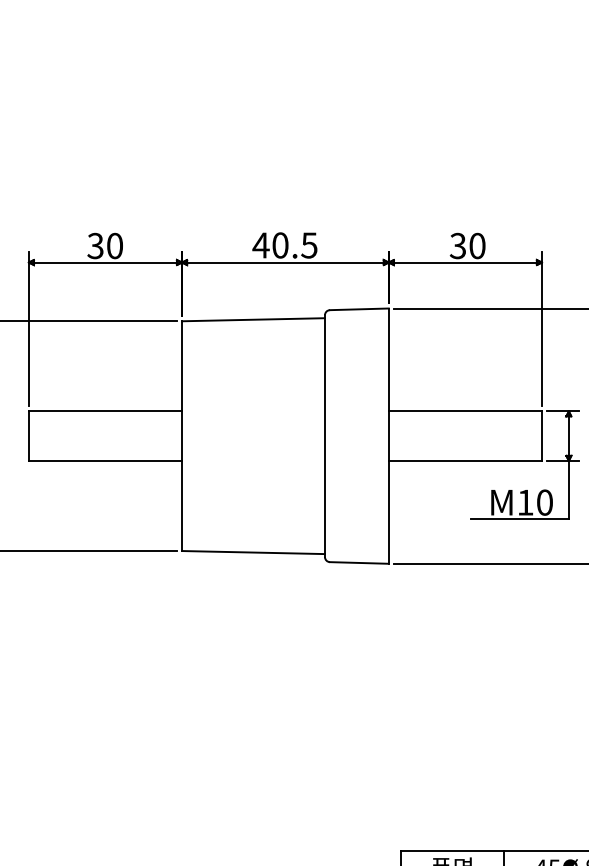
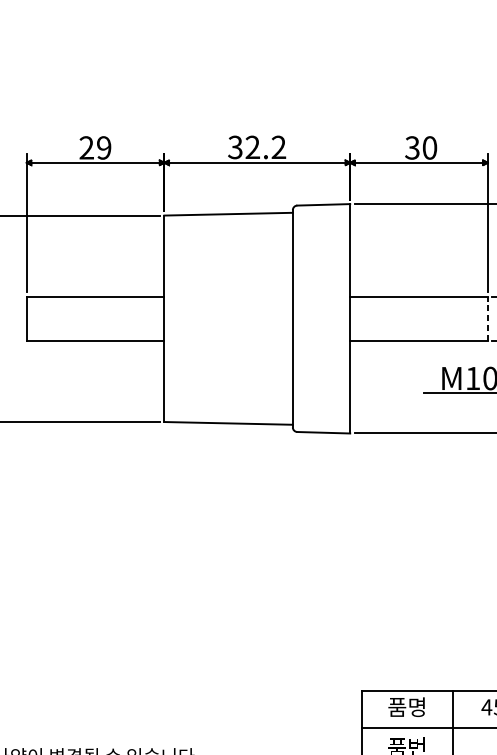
text: (284, 245) -> (256, 147), 40.5 -> 32.2
text: (104, 246) -> (94, 148), 30 -> 29
line: (541, 436) -> (487, 319), solid -> dashed

